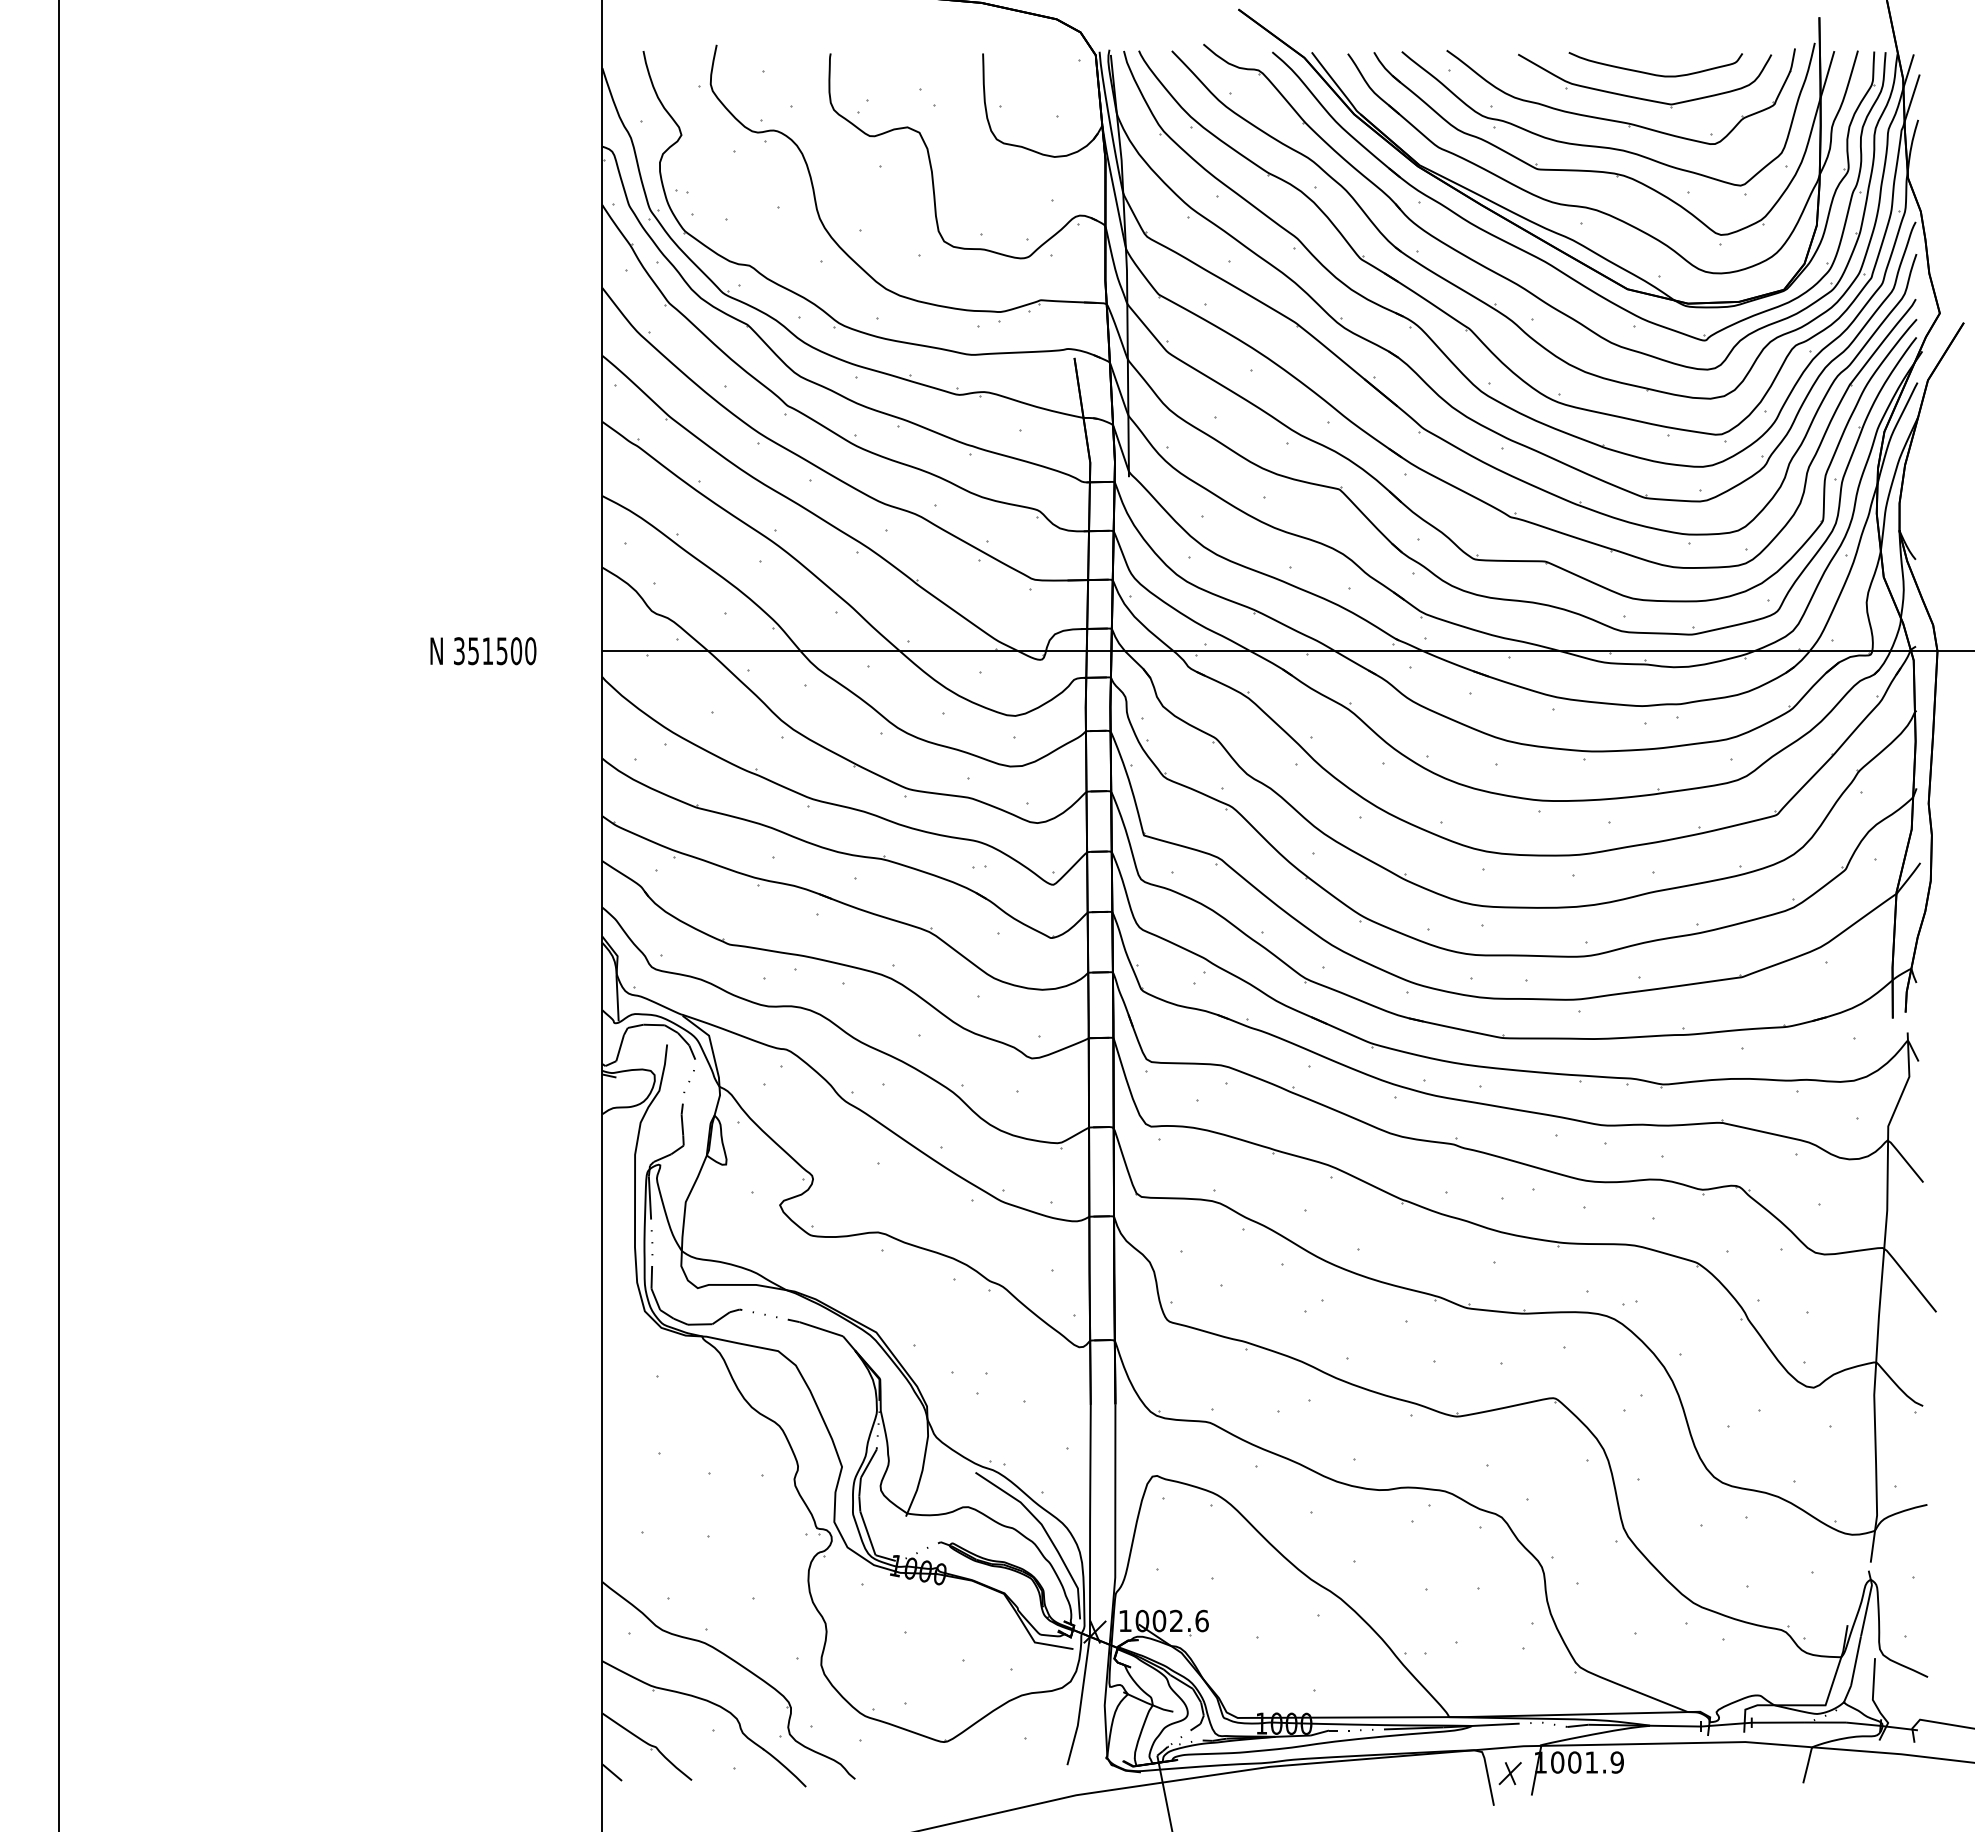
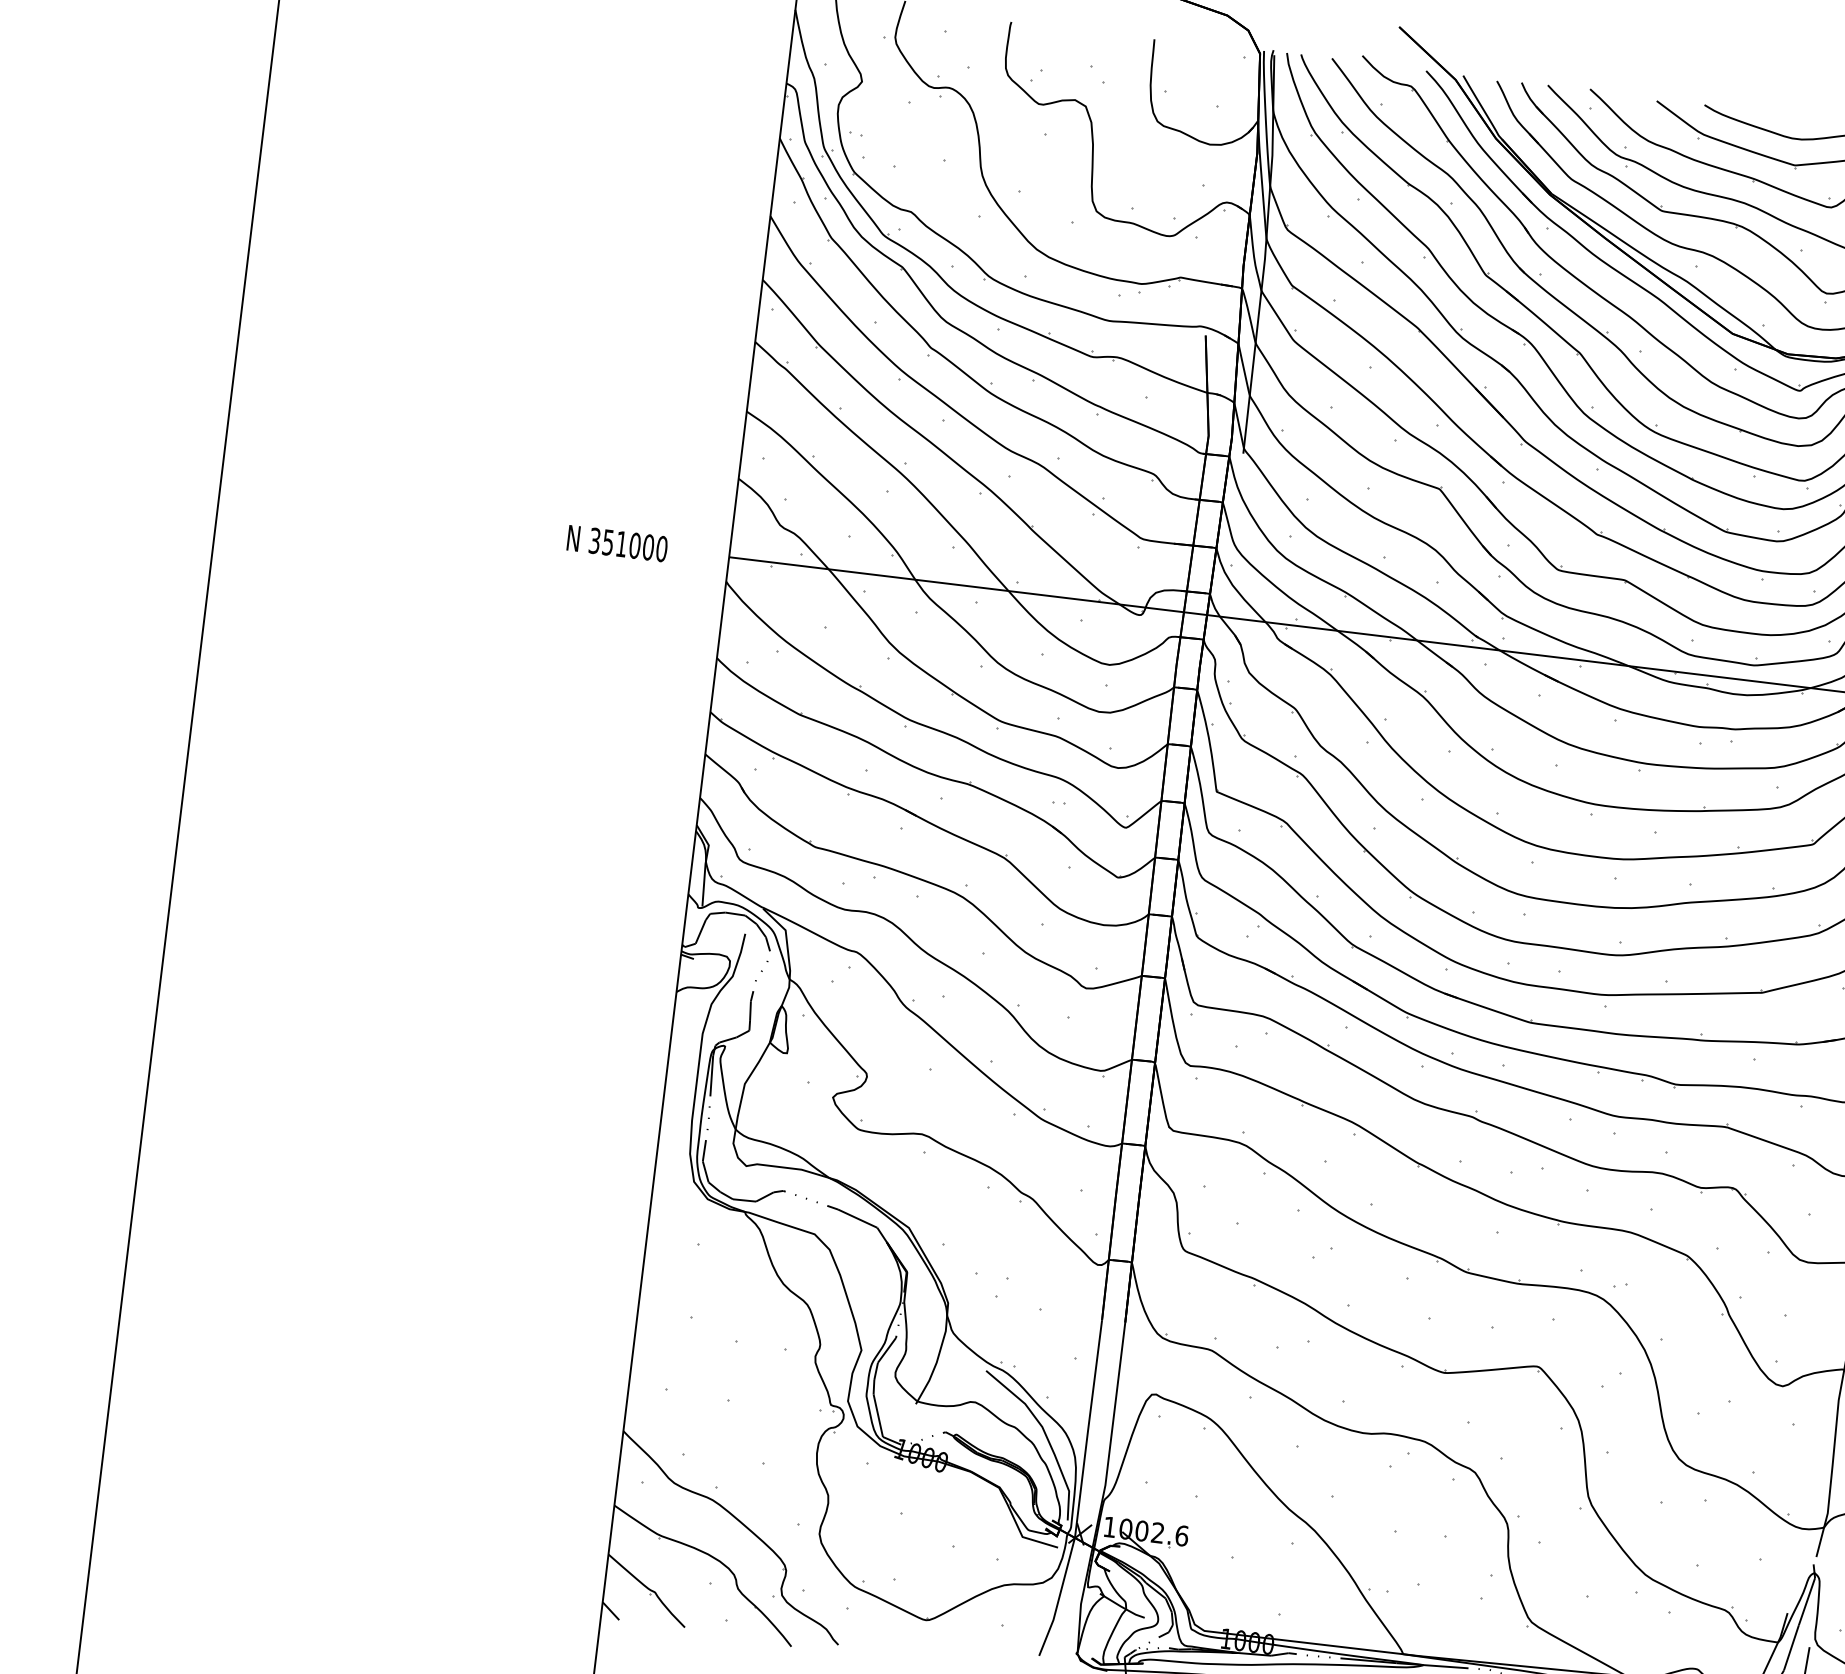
text: (501, 651) -> (634, 546), 351500 -> 351000

